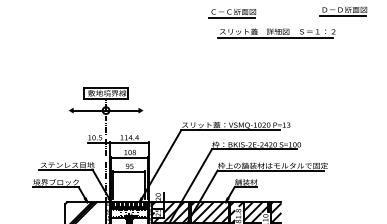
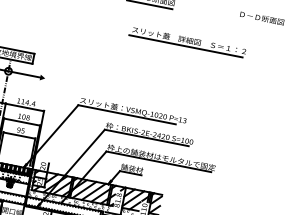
line: (342, 16) -> (258, 24), removed
part: (276, 33) -> (187, 42), moved

